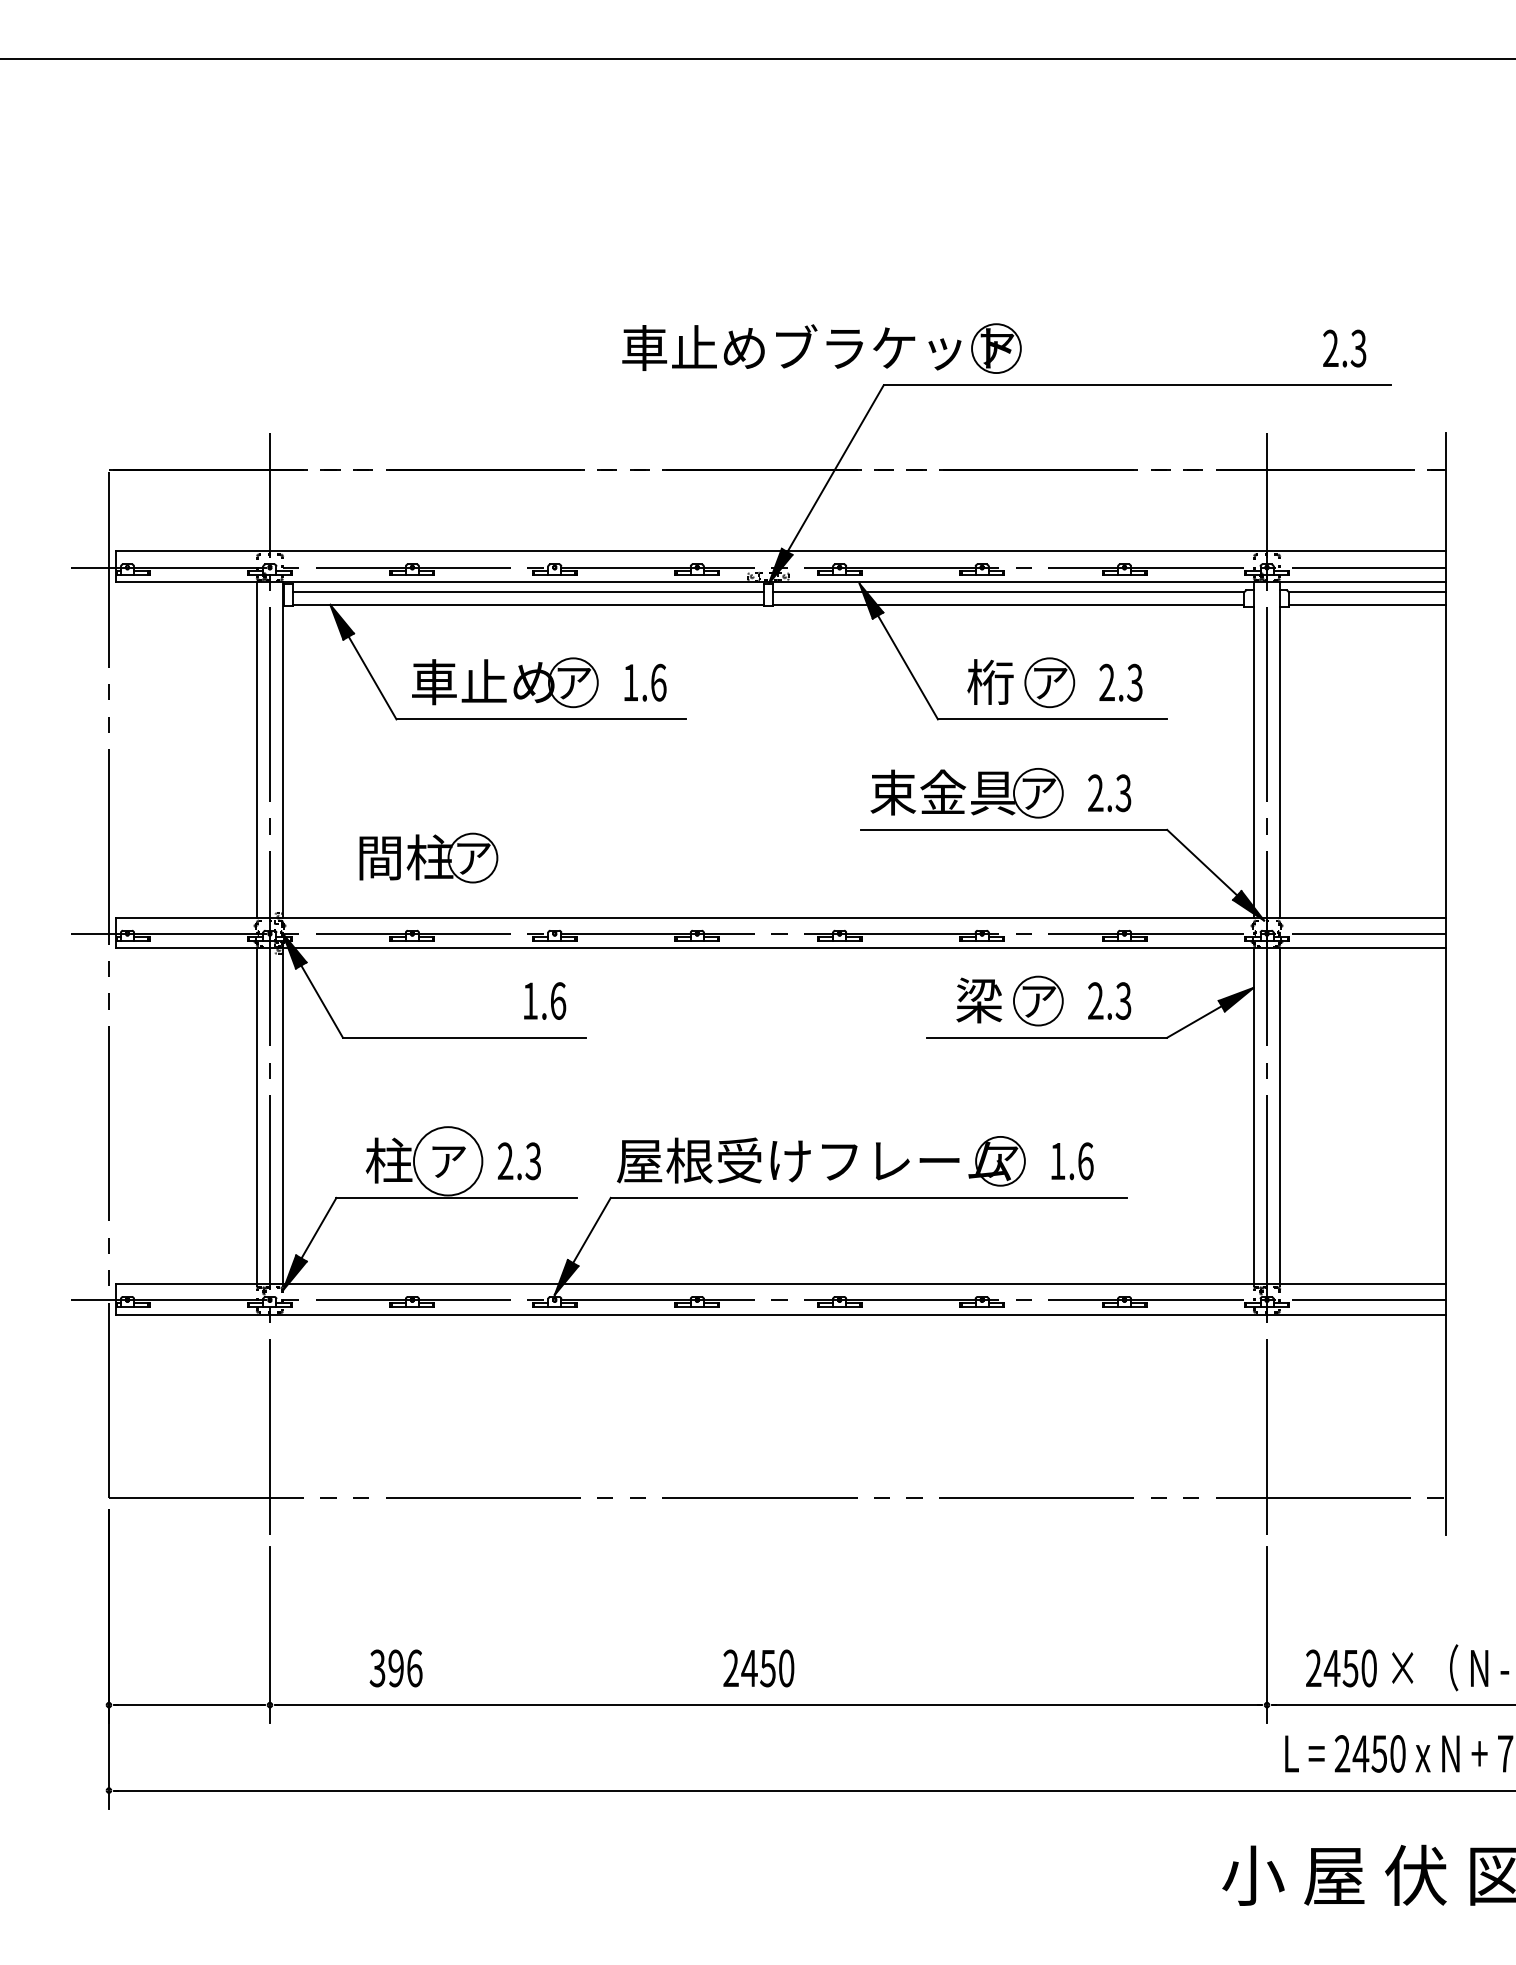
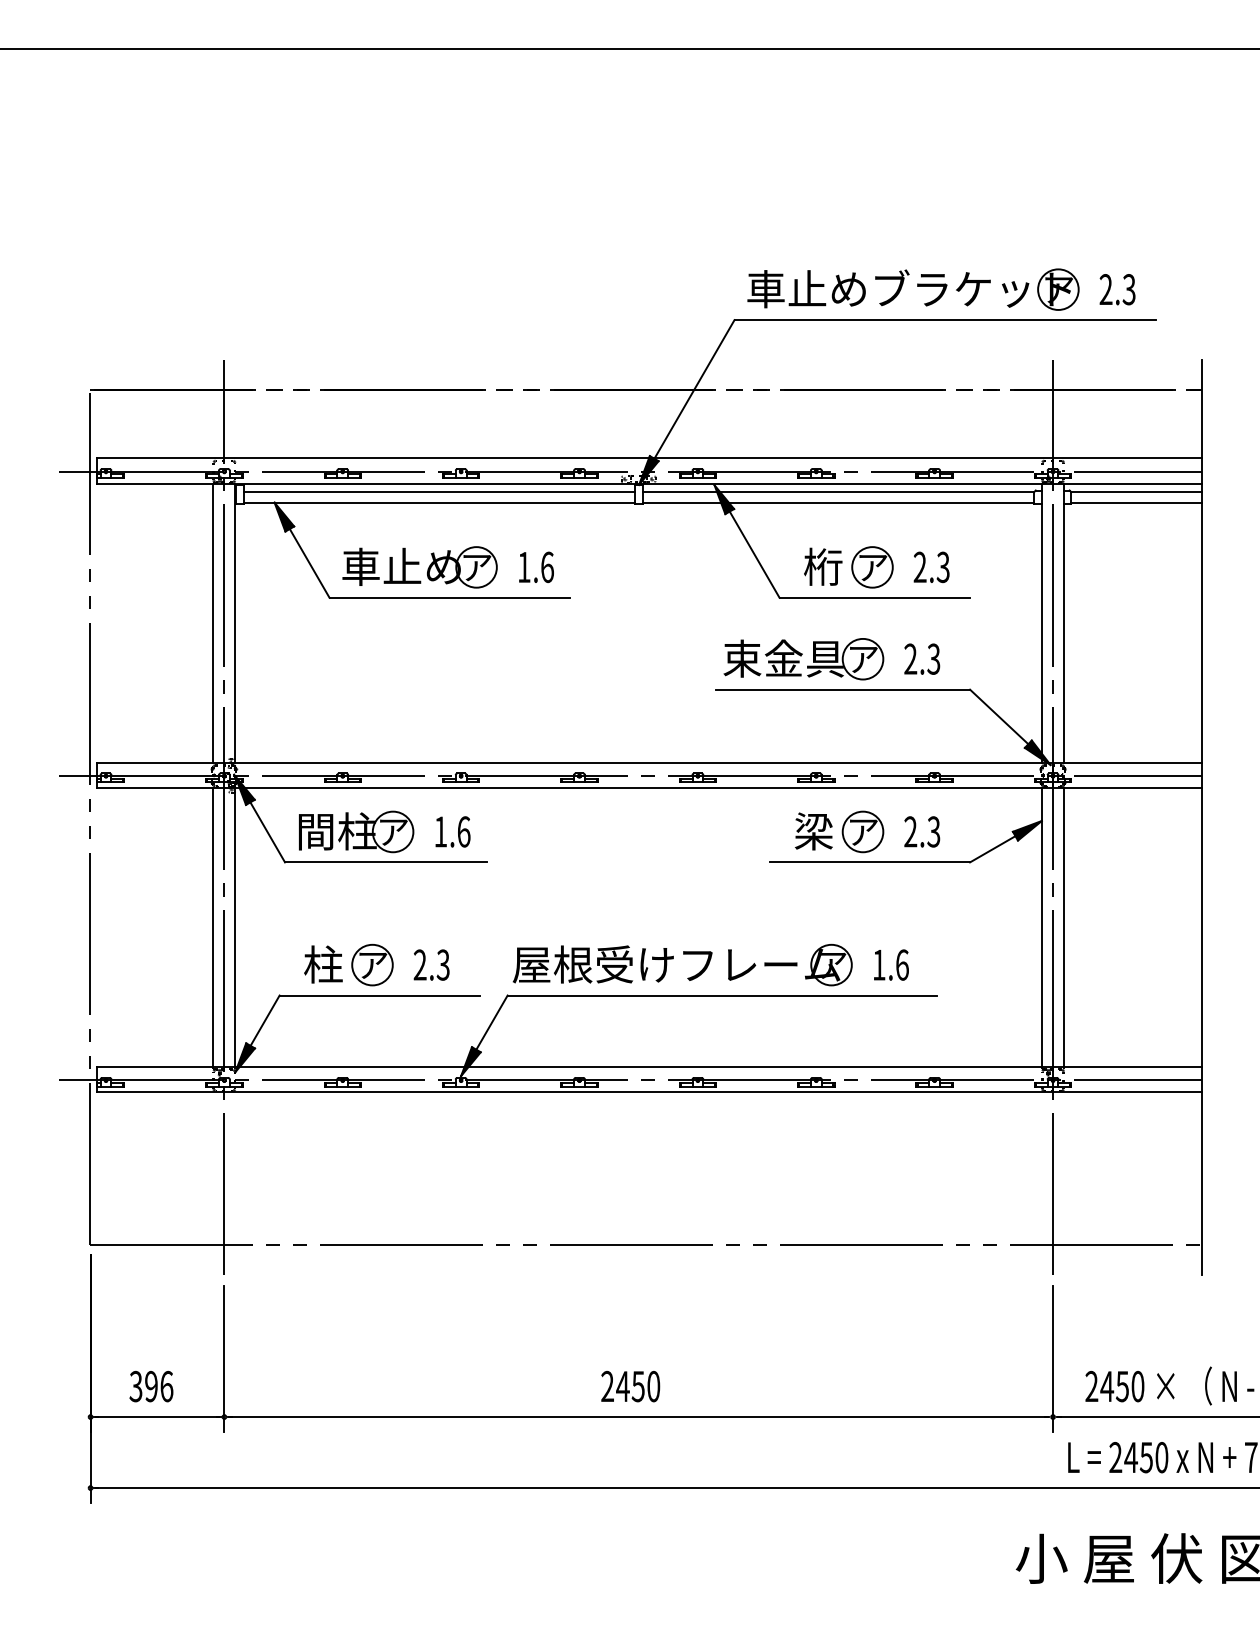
part: (821, 348) -> (912, 289), moved
part: (428, 857) -> (356, 831), moved
circle: (447, 1160) -> (371, 964), size x0.71
text: (395, 1668) -> (150, 1386), moved

